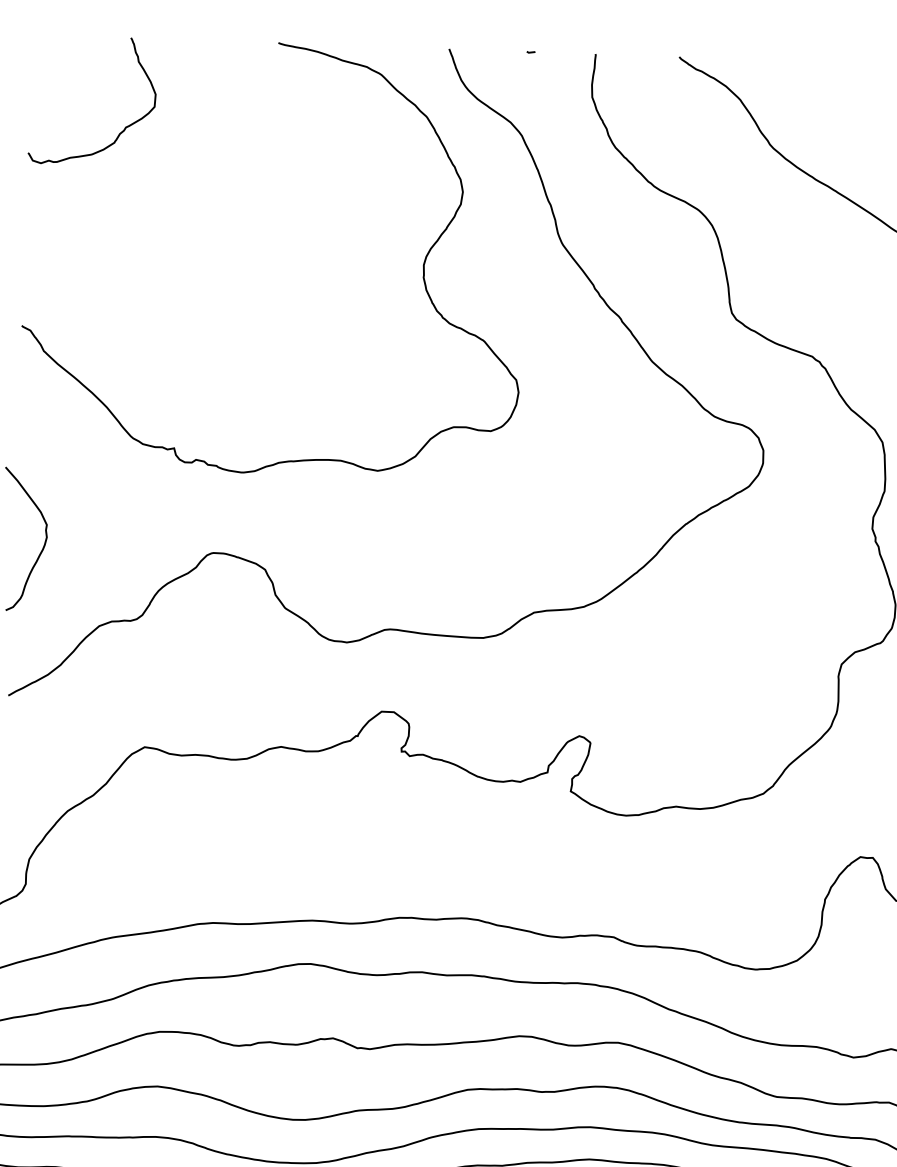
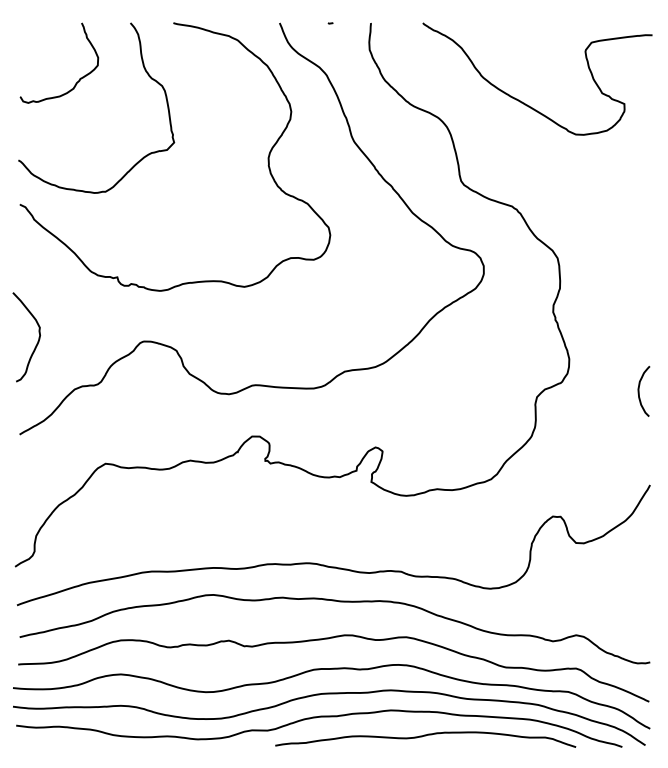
curve: (230, 120) -> (145, 72), added

